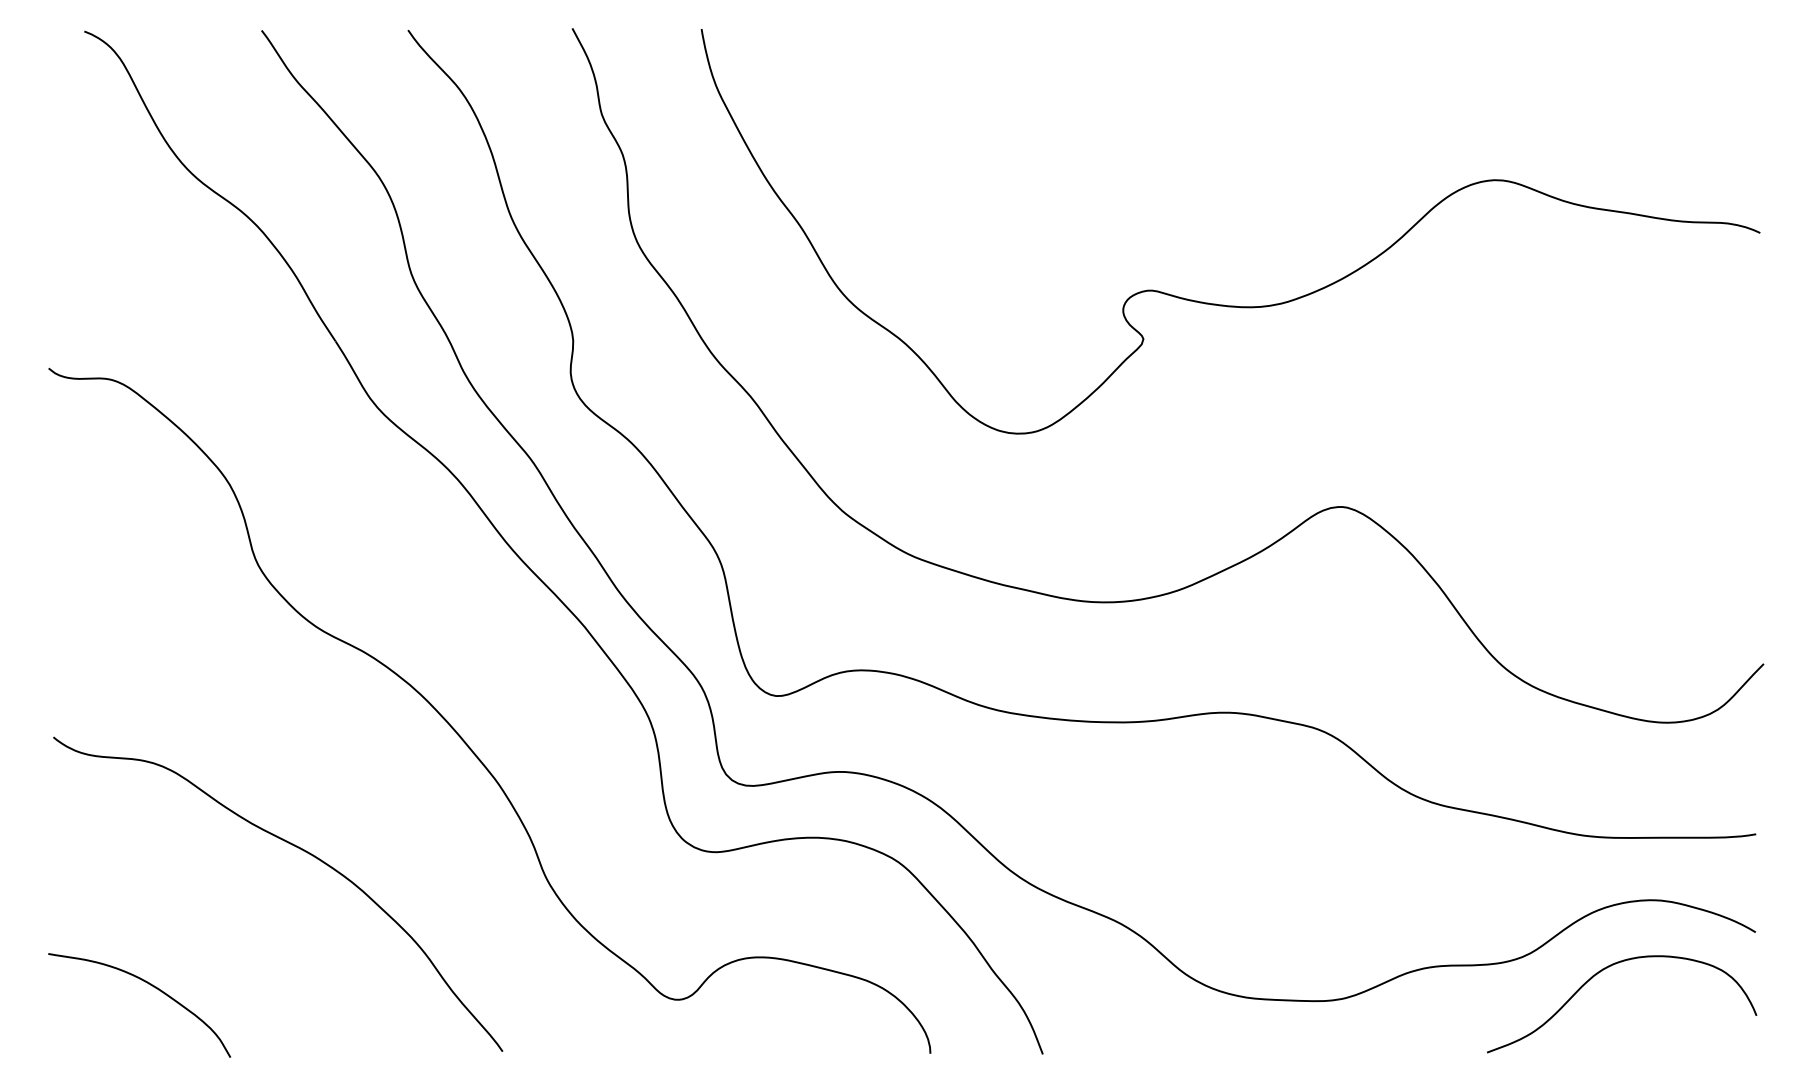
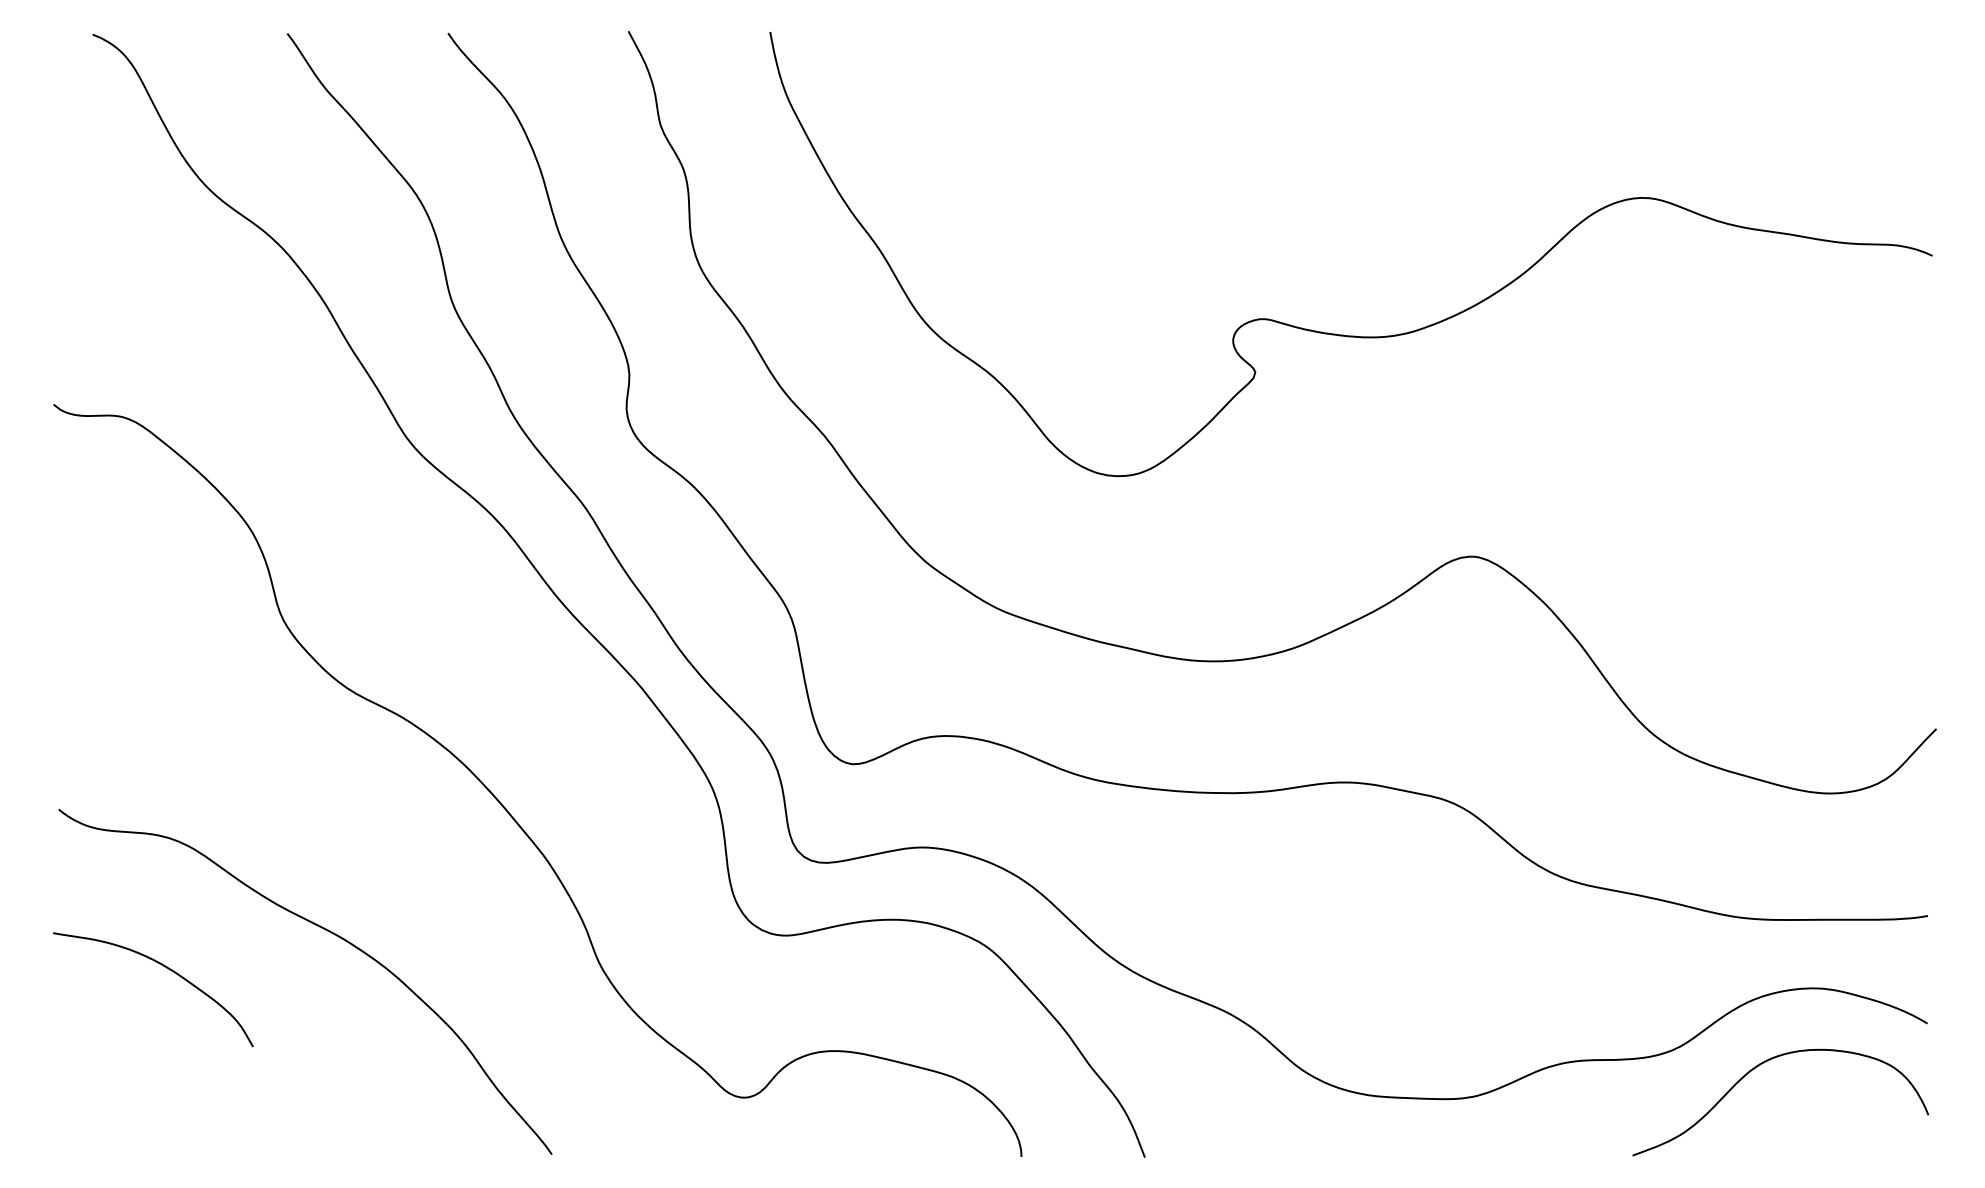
curve: (153, 987) -> (168, 969), moved

